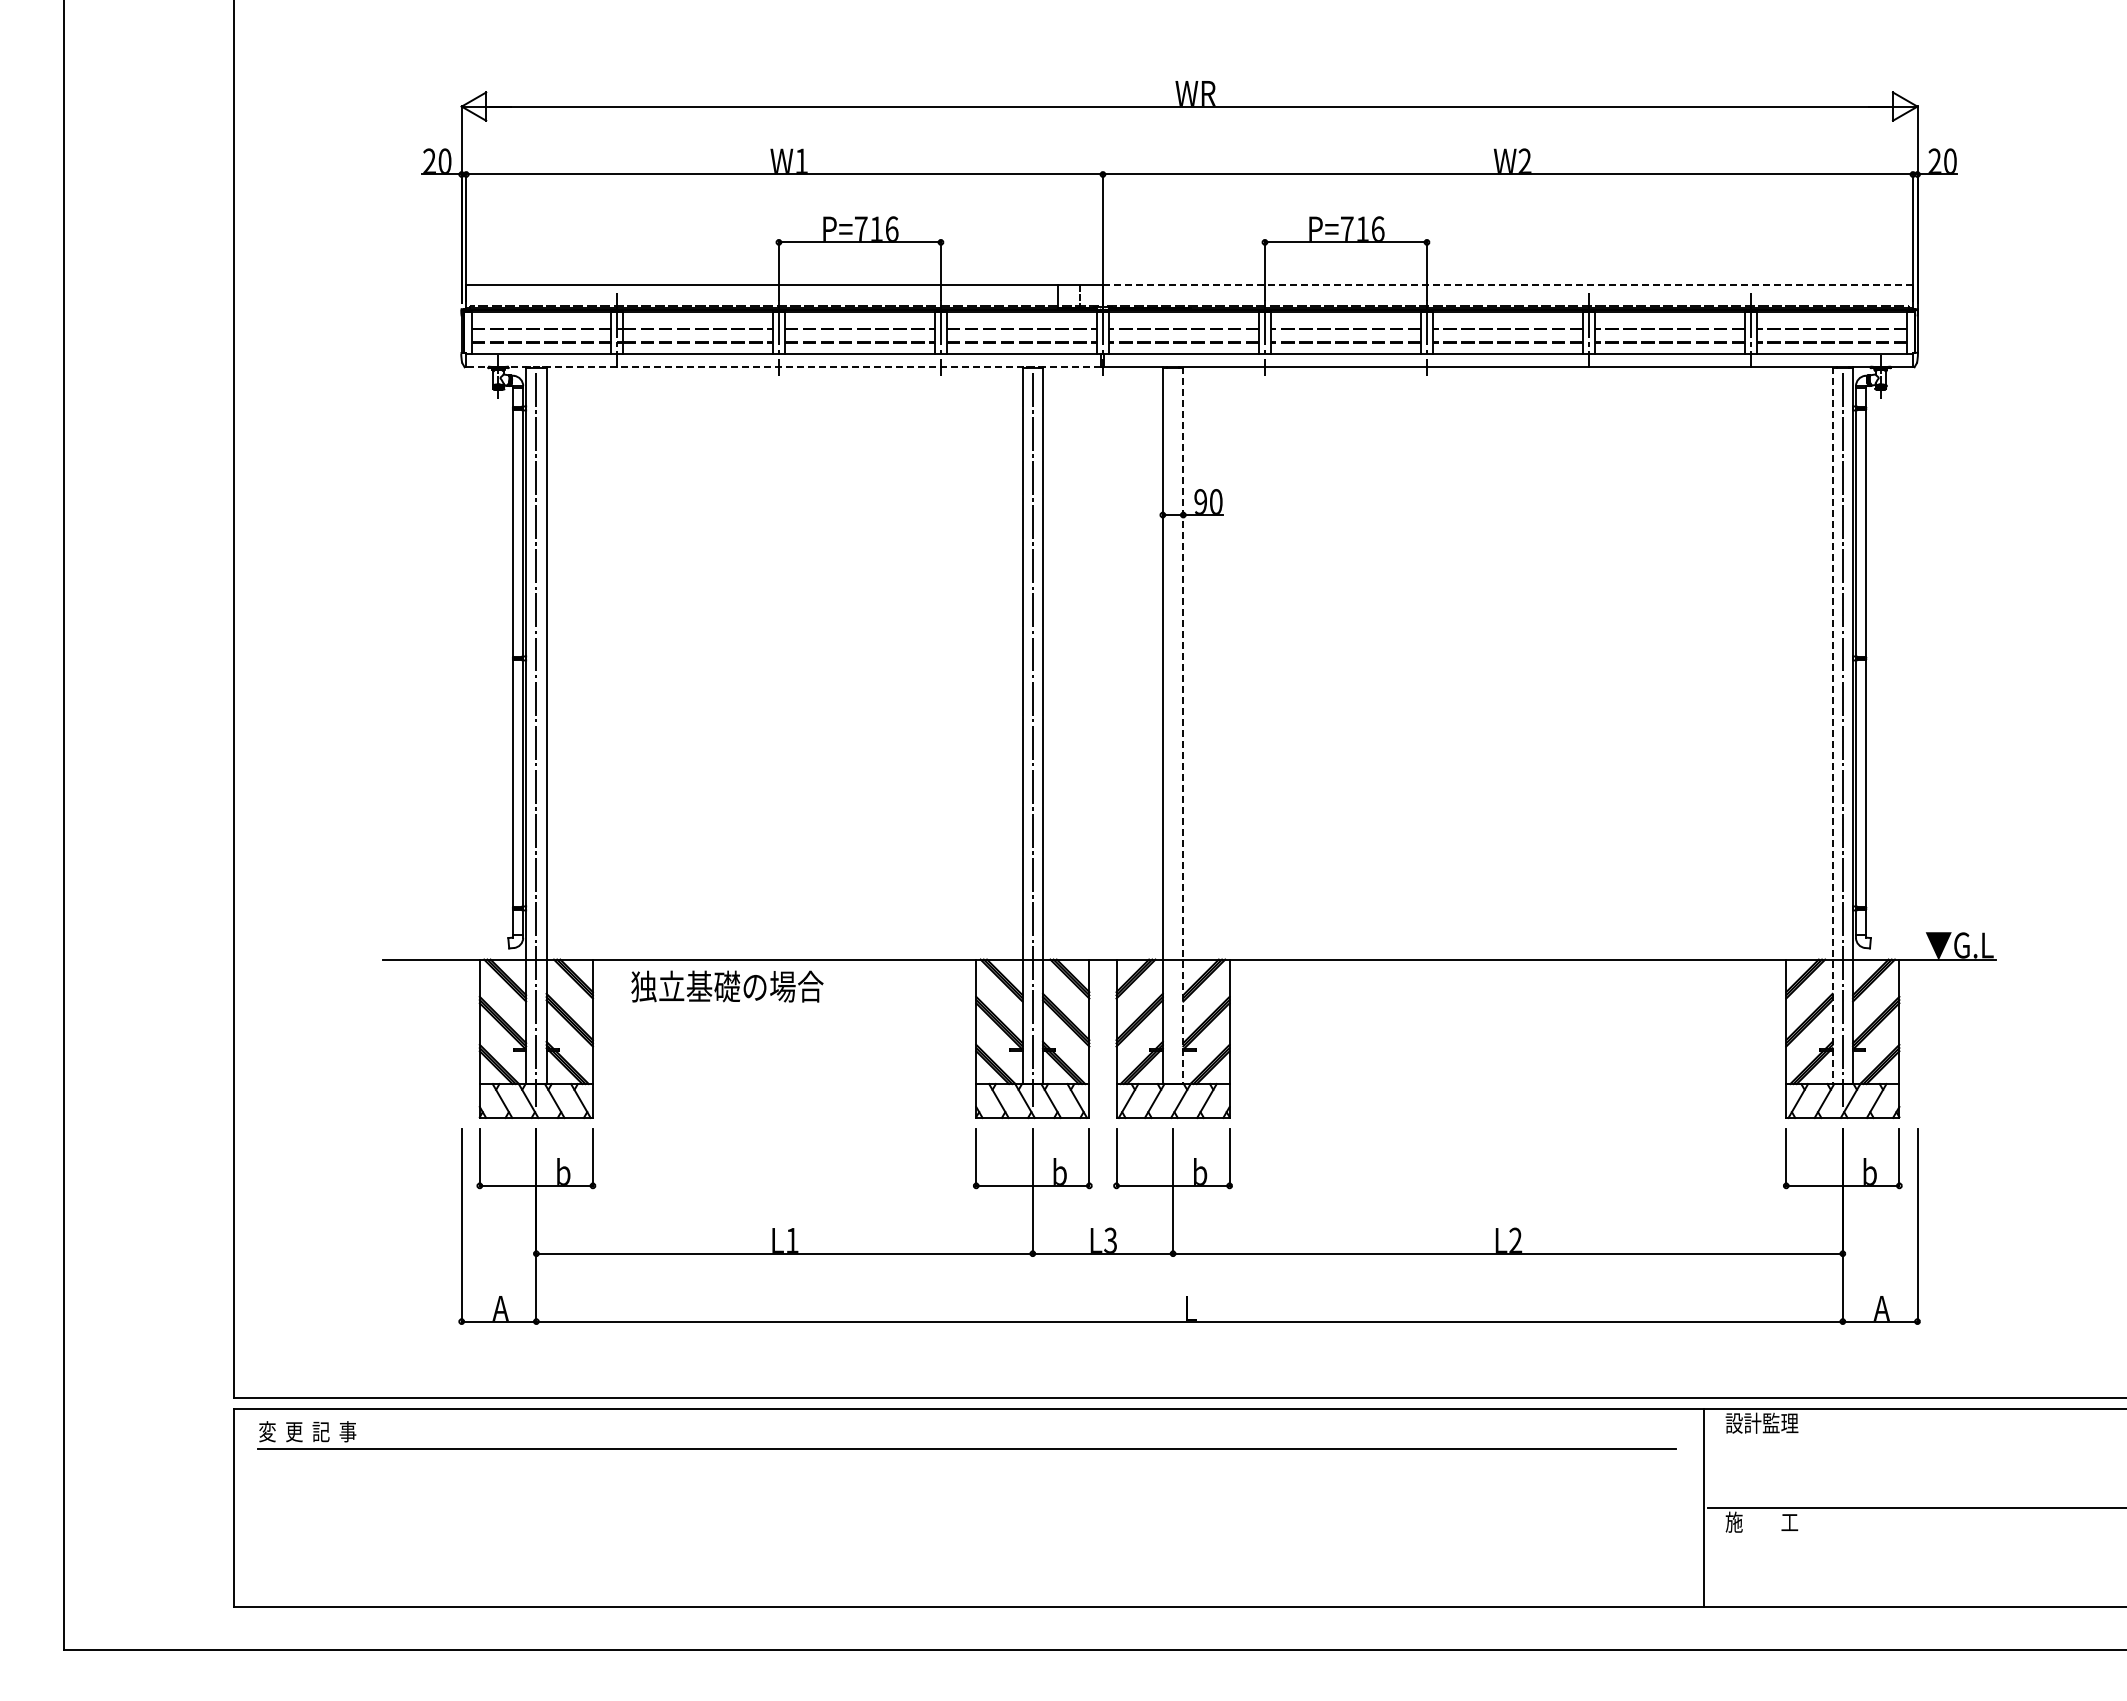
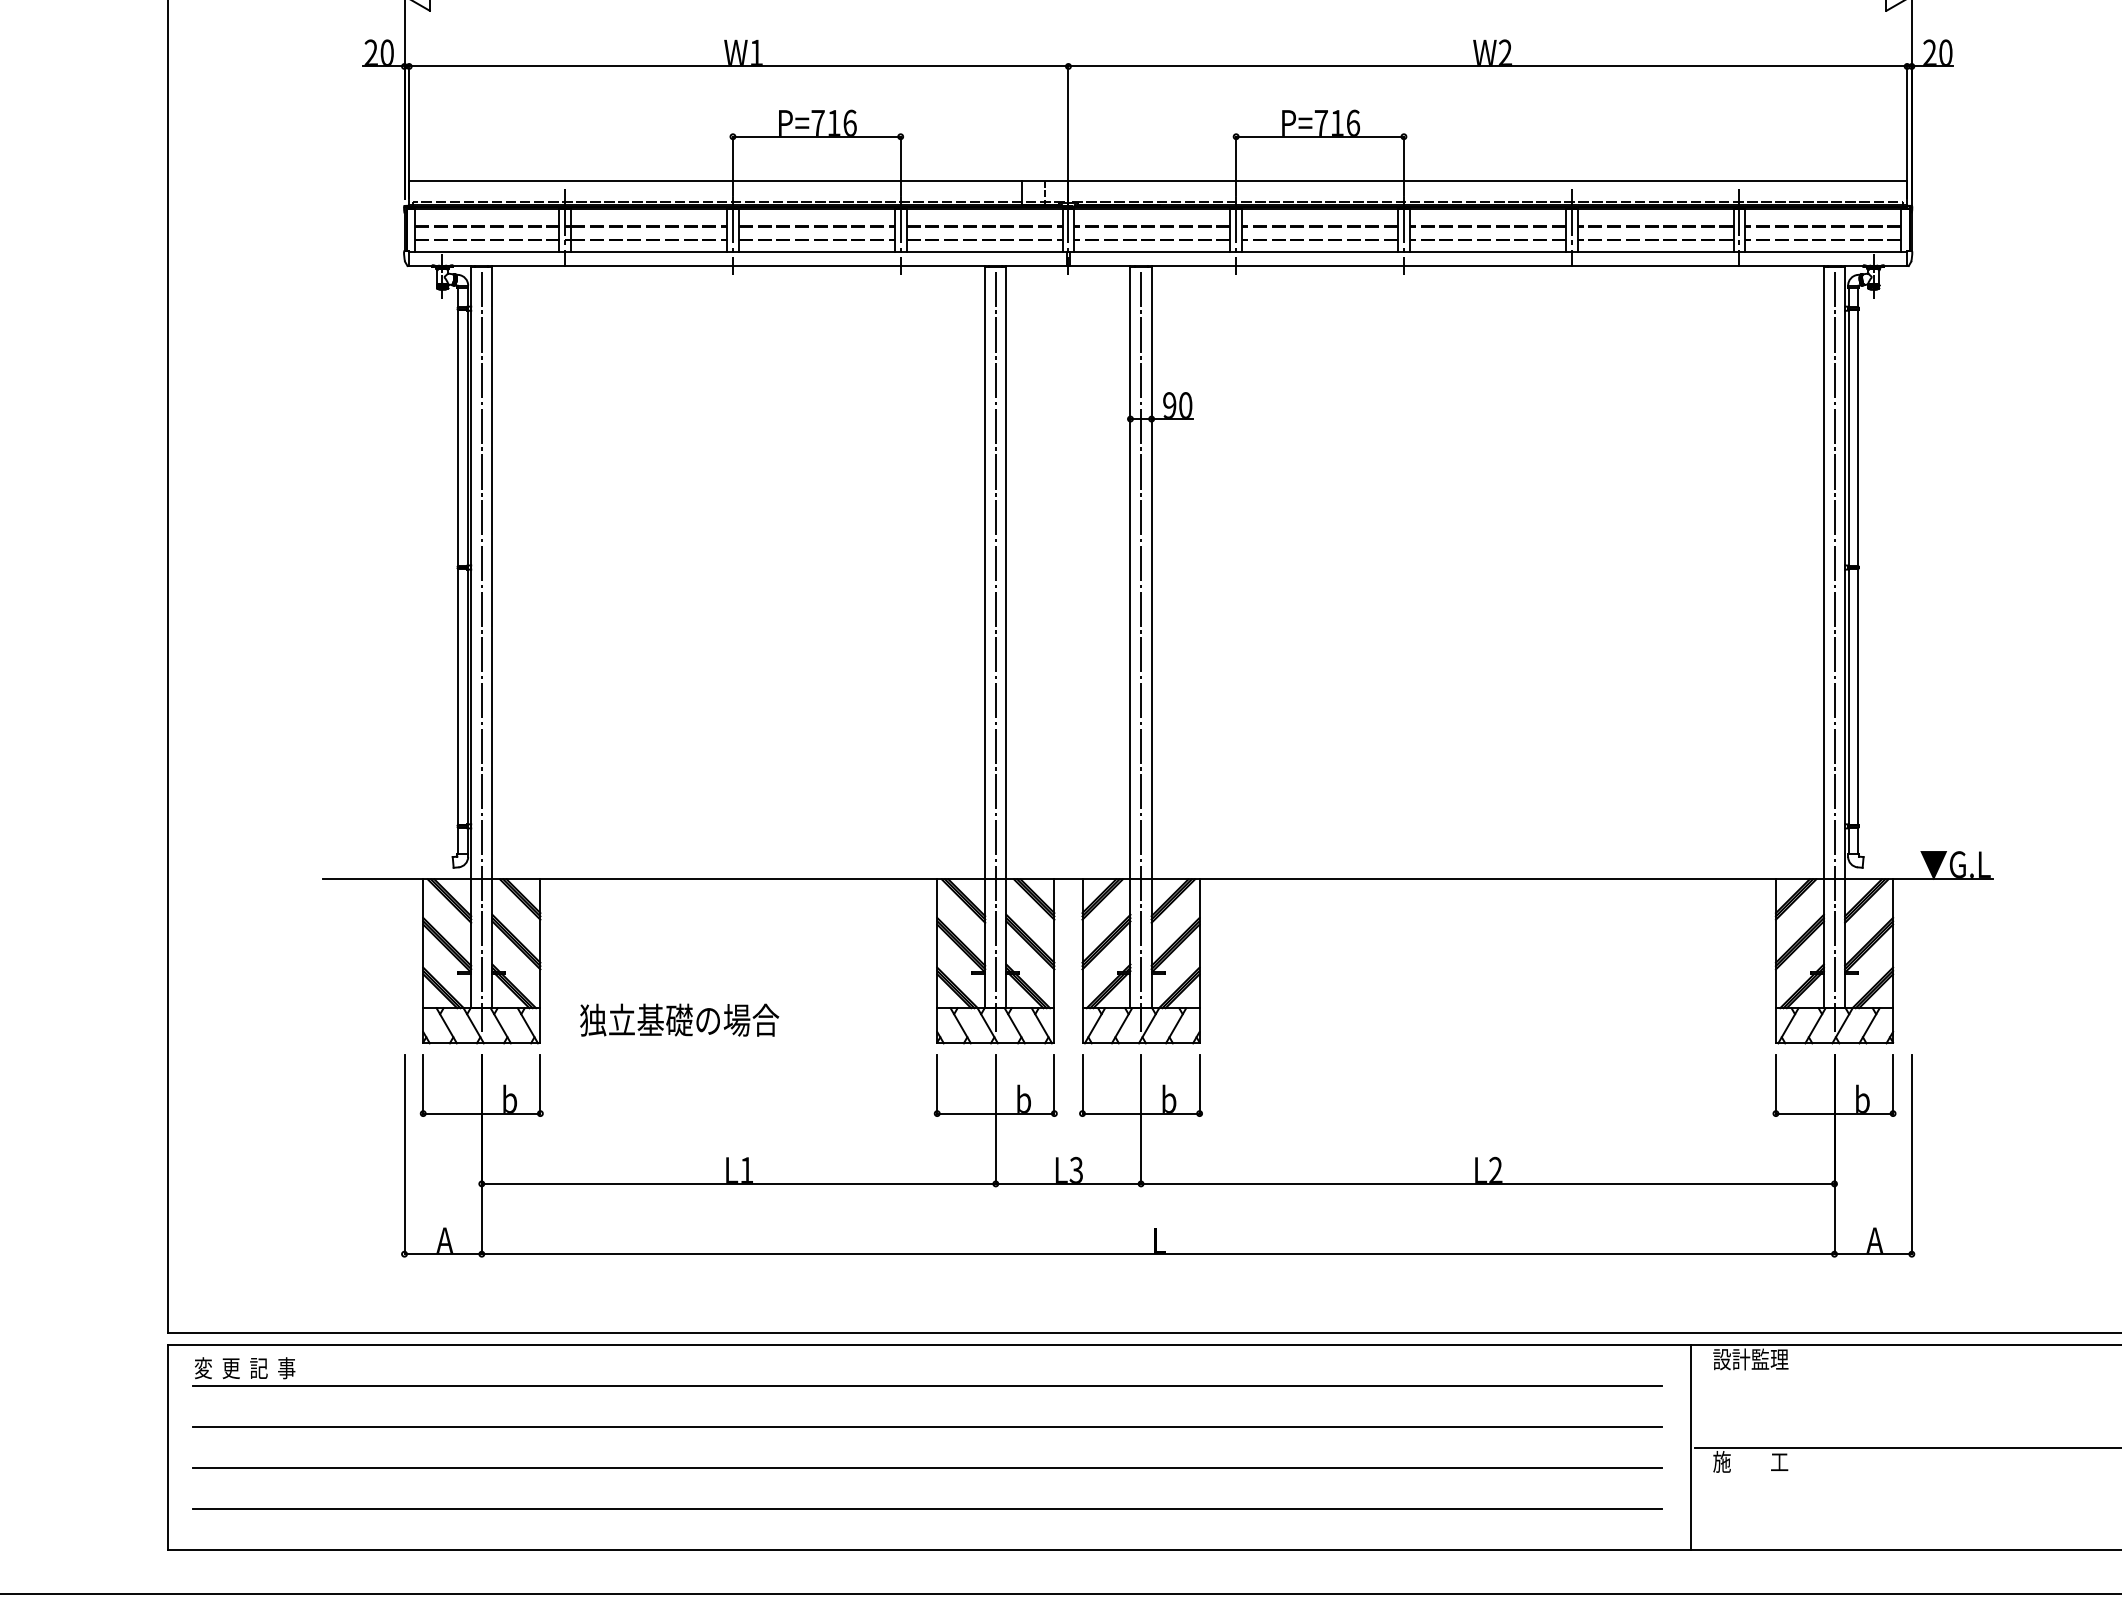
line: (1508, 285) -> (1488, 181), dashed -> solid
line: (783, 366) -> (737, 265), dashed -> solid
line: (1183, 725) -> (1151, 636), dashed -> solid
line: (1832, 725) -> (1823, 636), dashed -> solid
line: (1173, 739) -> (1141, 651), added
text: (727, 986) -> (679, 1020), moved
line: (966, 1488) -> (927, 1426), added
line: (966, 1528) -> (927, 1468), added
line: (966, 1567) -> (927, 1508), added

